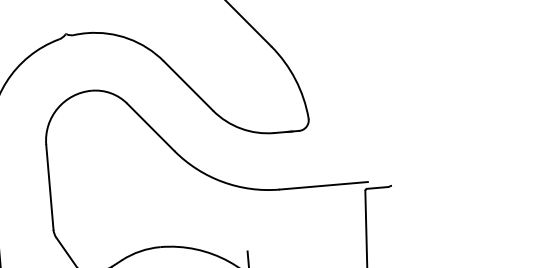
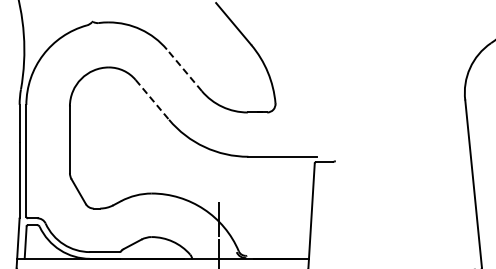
line: (188, 85) -> (184, 69), solid -> dashed
line: (151, 128) -> (152, 100), solid -> dashed

